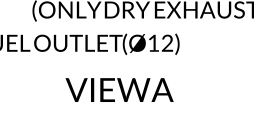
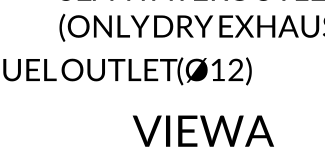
text: (119, 89) -> (203, 130), moved

